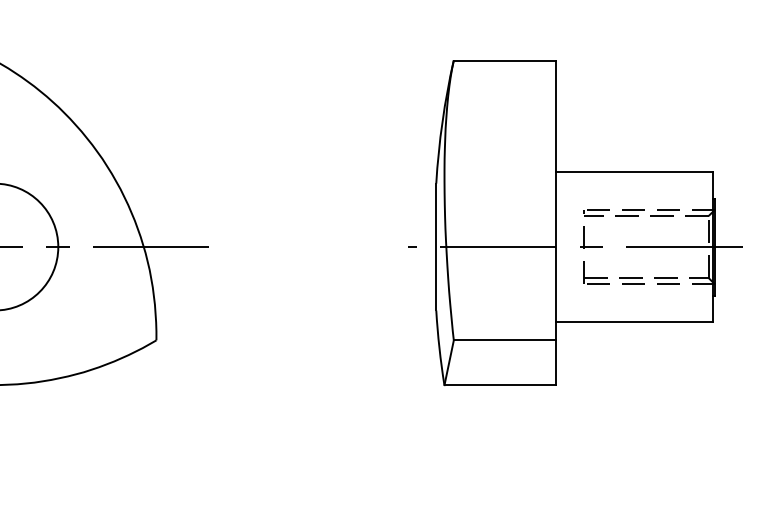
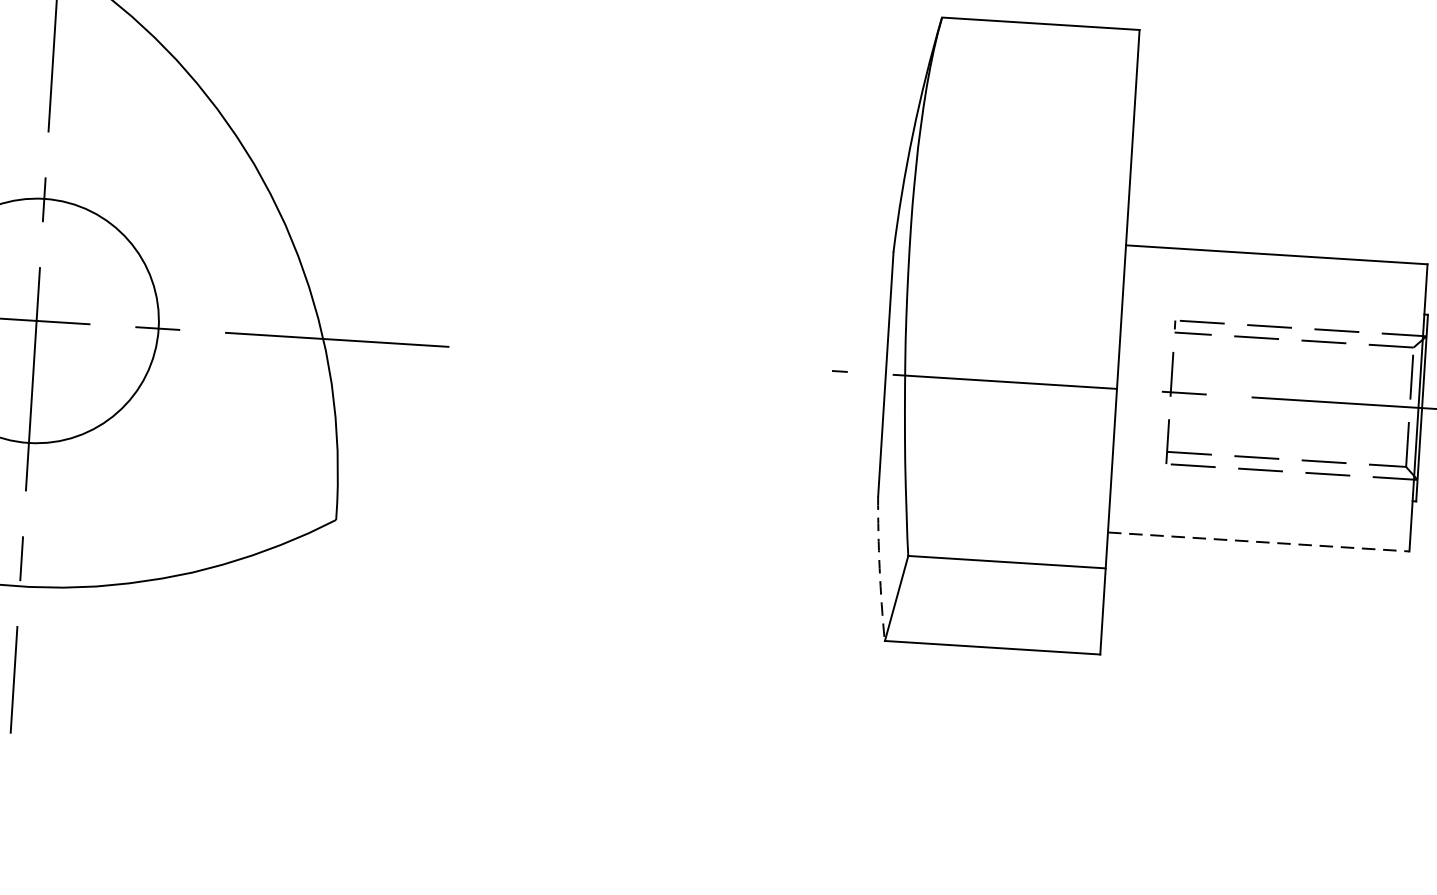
line: (635, 321) -> (1260, 541), solid -> dashed
arc: (439, 347) -> (879, 567), solid -> dashed

